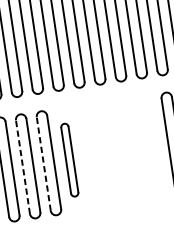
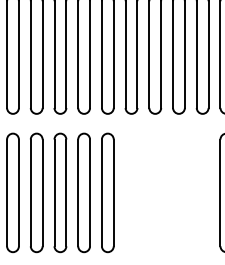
part: (69, 159) -> (107, 192), size x1.43
line: (43, 163) -> (78, 192), dashed -> solid
line: (22, 166) -> (54, 192), dashed -> solid

